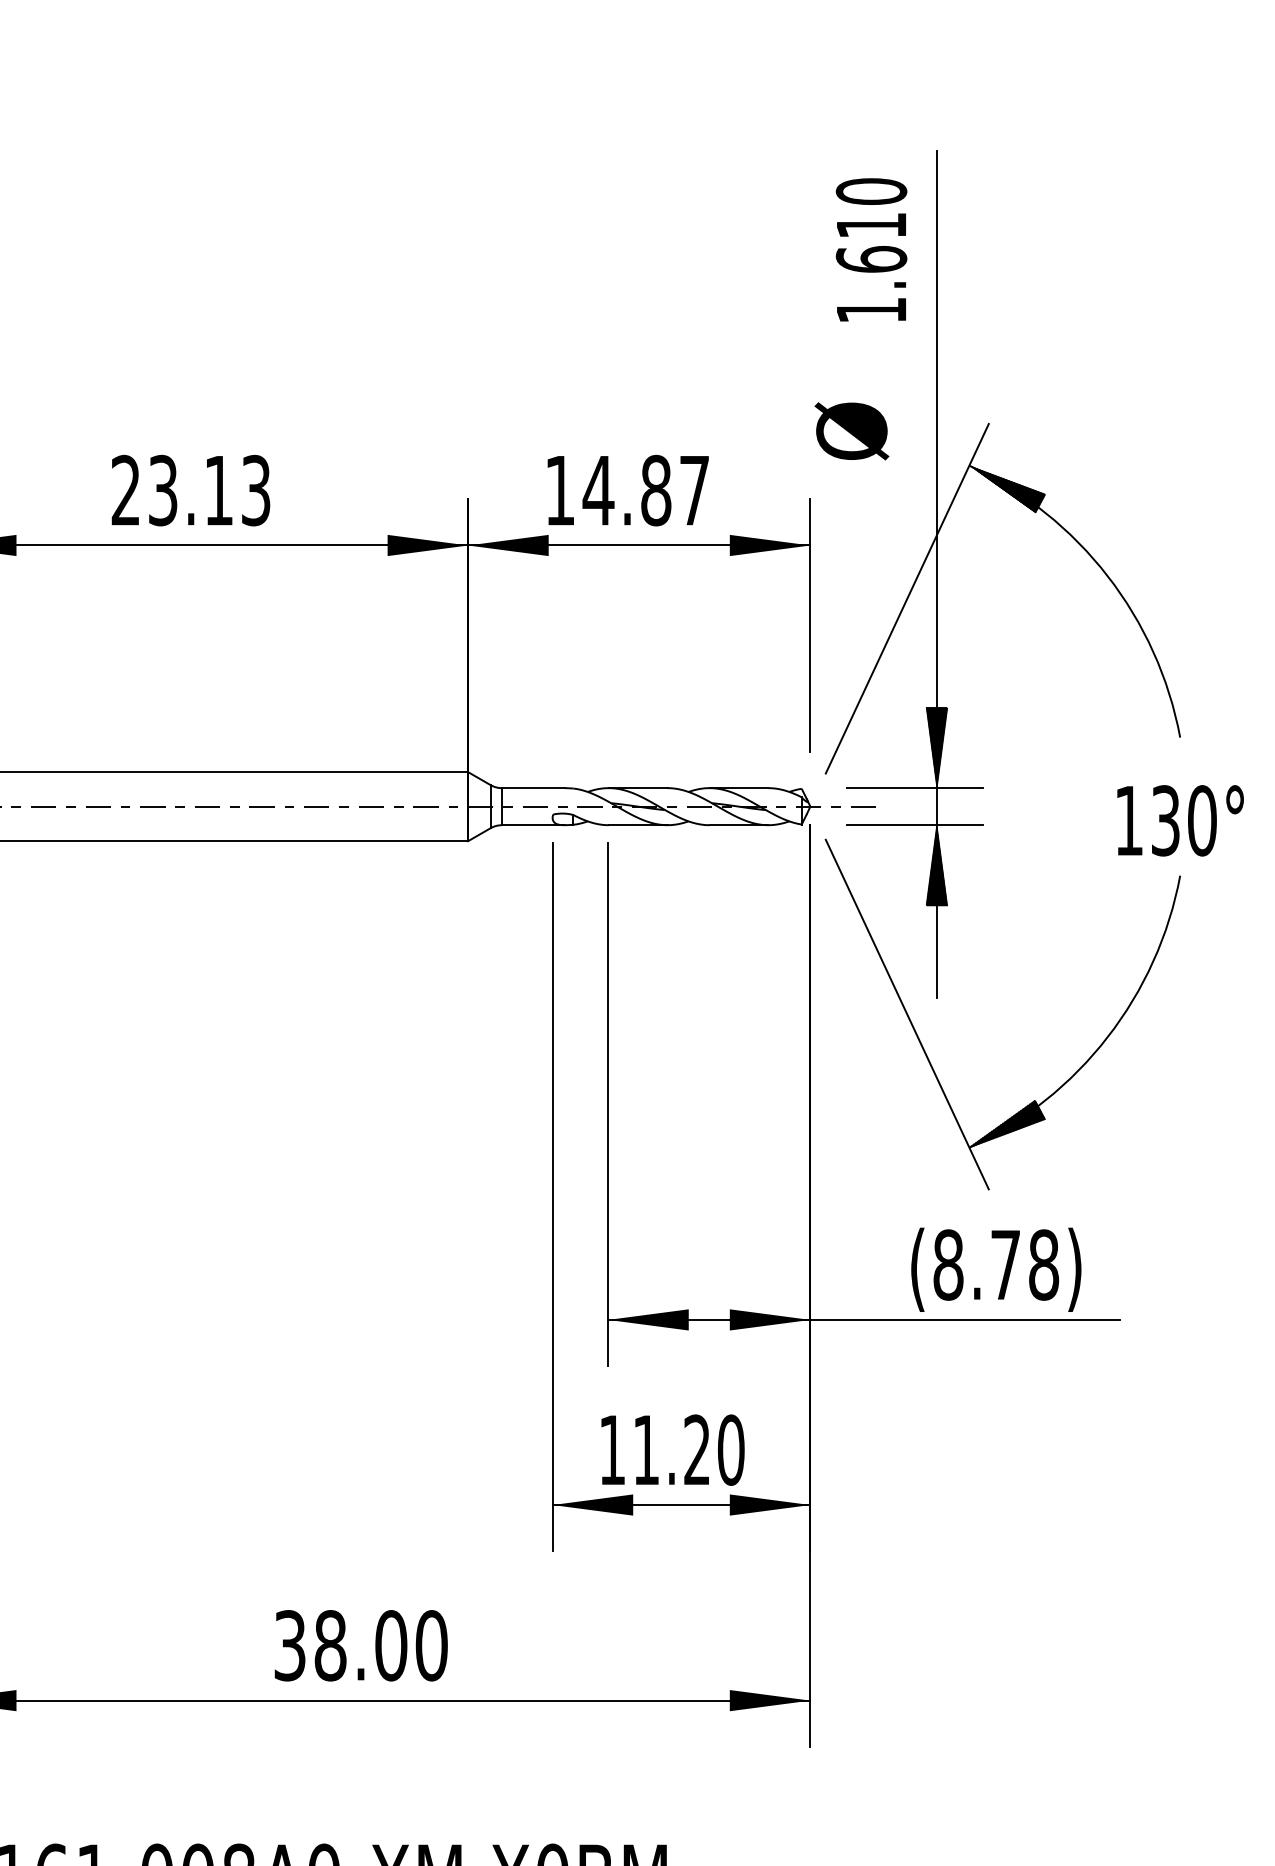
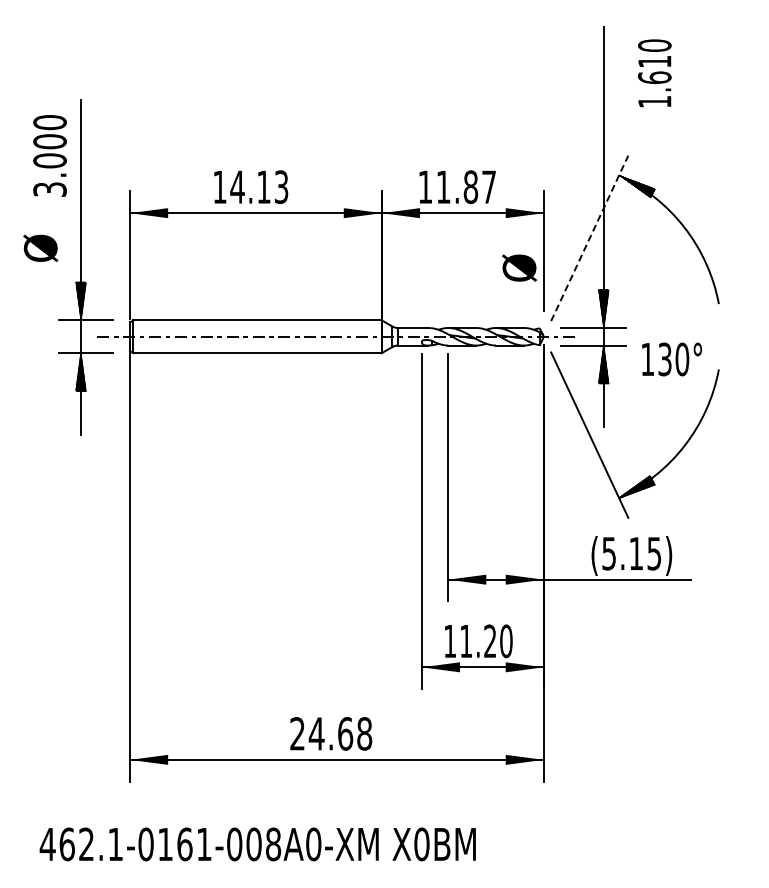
text: (870, 250) -> (654, 73), moved
text: (851, 429) -> (519, 267), moved
text: (598, 489) -> (443, 186), 14.87 -> 11.87
text: (144, 491) -> (228, 187), 23.13 -> 14.13
line: (906, 596) -> (589, 237), solid -> dashed
text: (1179, 820) -> (671, 359), moved
text: (995, 1264) -> (631, 553), (8.78) -> (5.15)
text: (361, 1644) -> (331, 733), 38.00 -> 24.68

